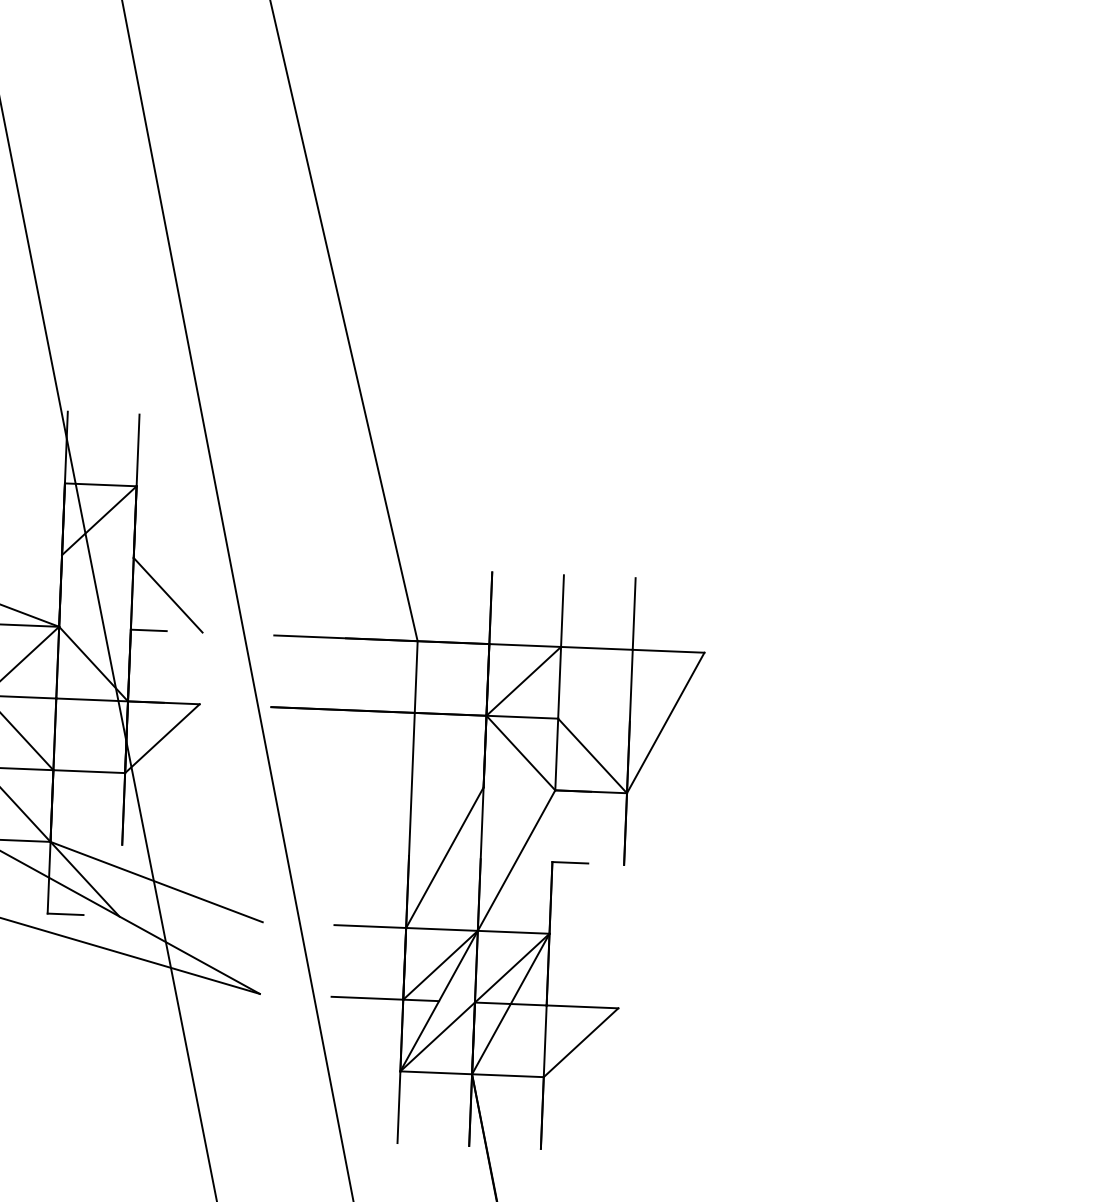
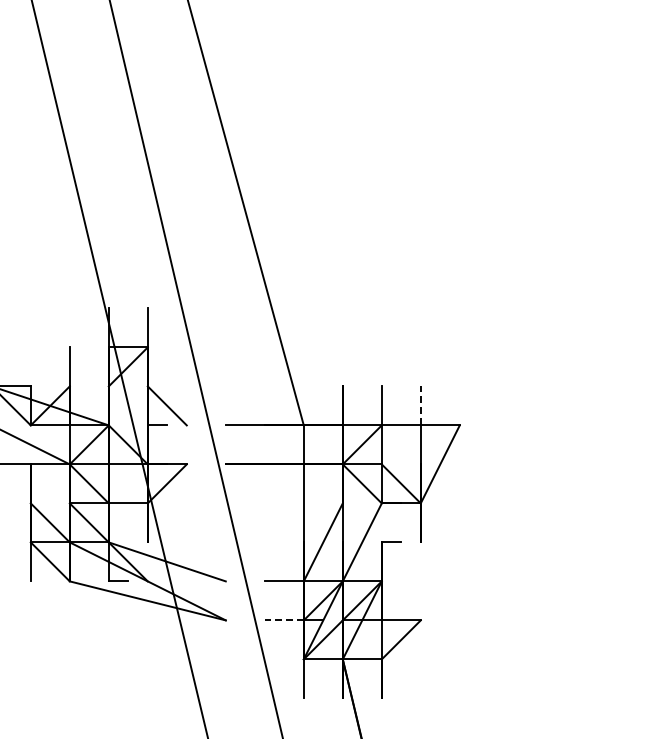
line: (633, 613) -> (420, 405), solid -> dashed
line: (365, 998) -> (283, 620), solid -> dashed

